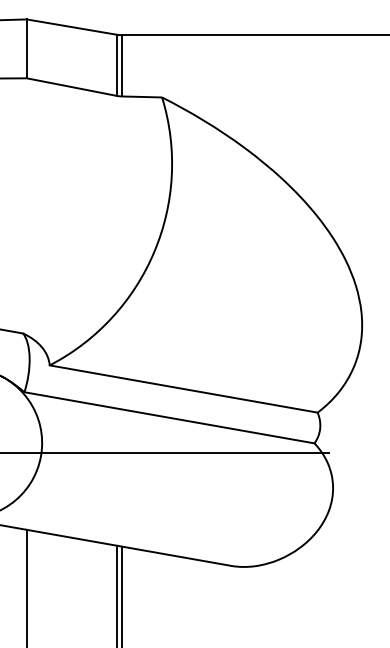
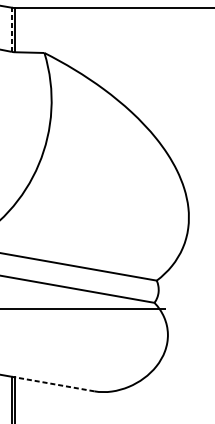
line: (116, 65) -> (11, 29), solid -> dashed
line: (176, 556) -> (54, 384), solid -> dashed

